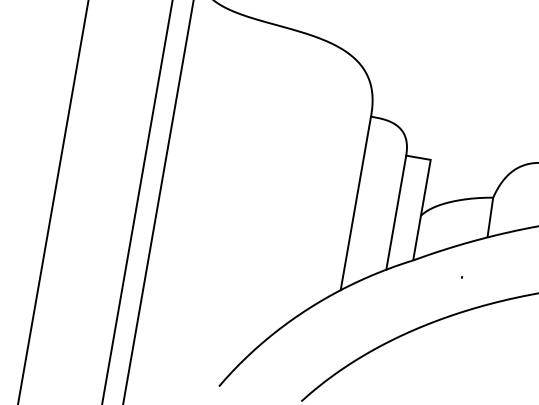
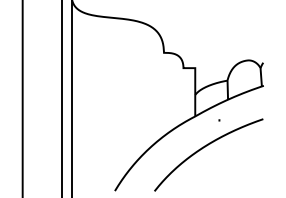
line: (355, 203) -> (163, 94), removed
line: (396, 212) -> (183, 95), removed

